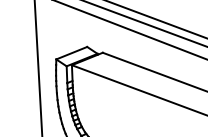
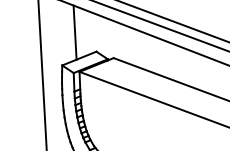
line: (67, 29) -> (74, 32), added

